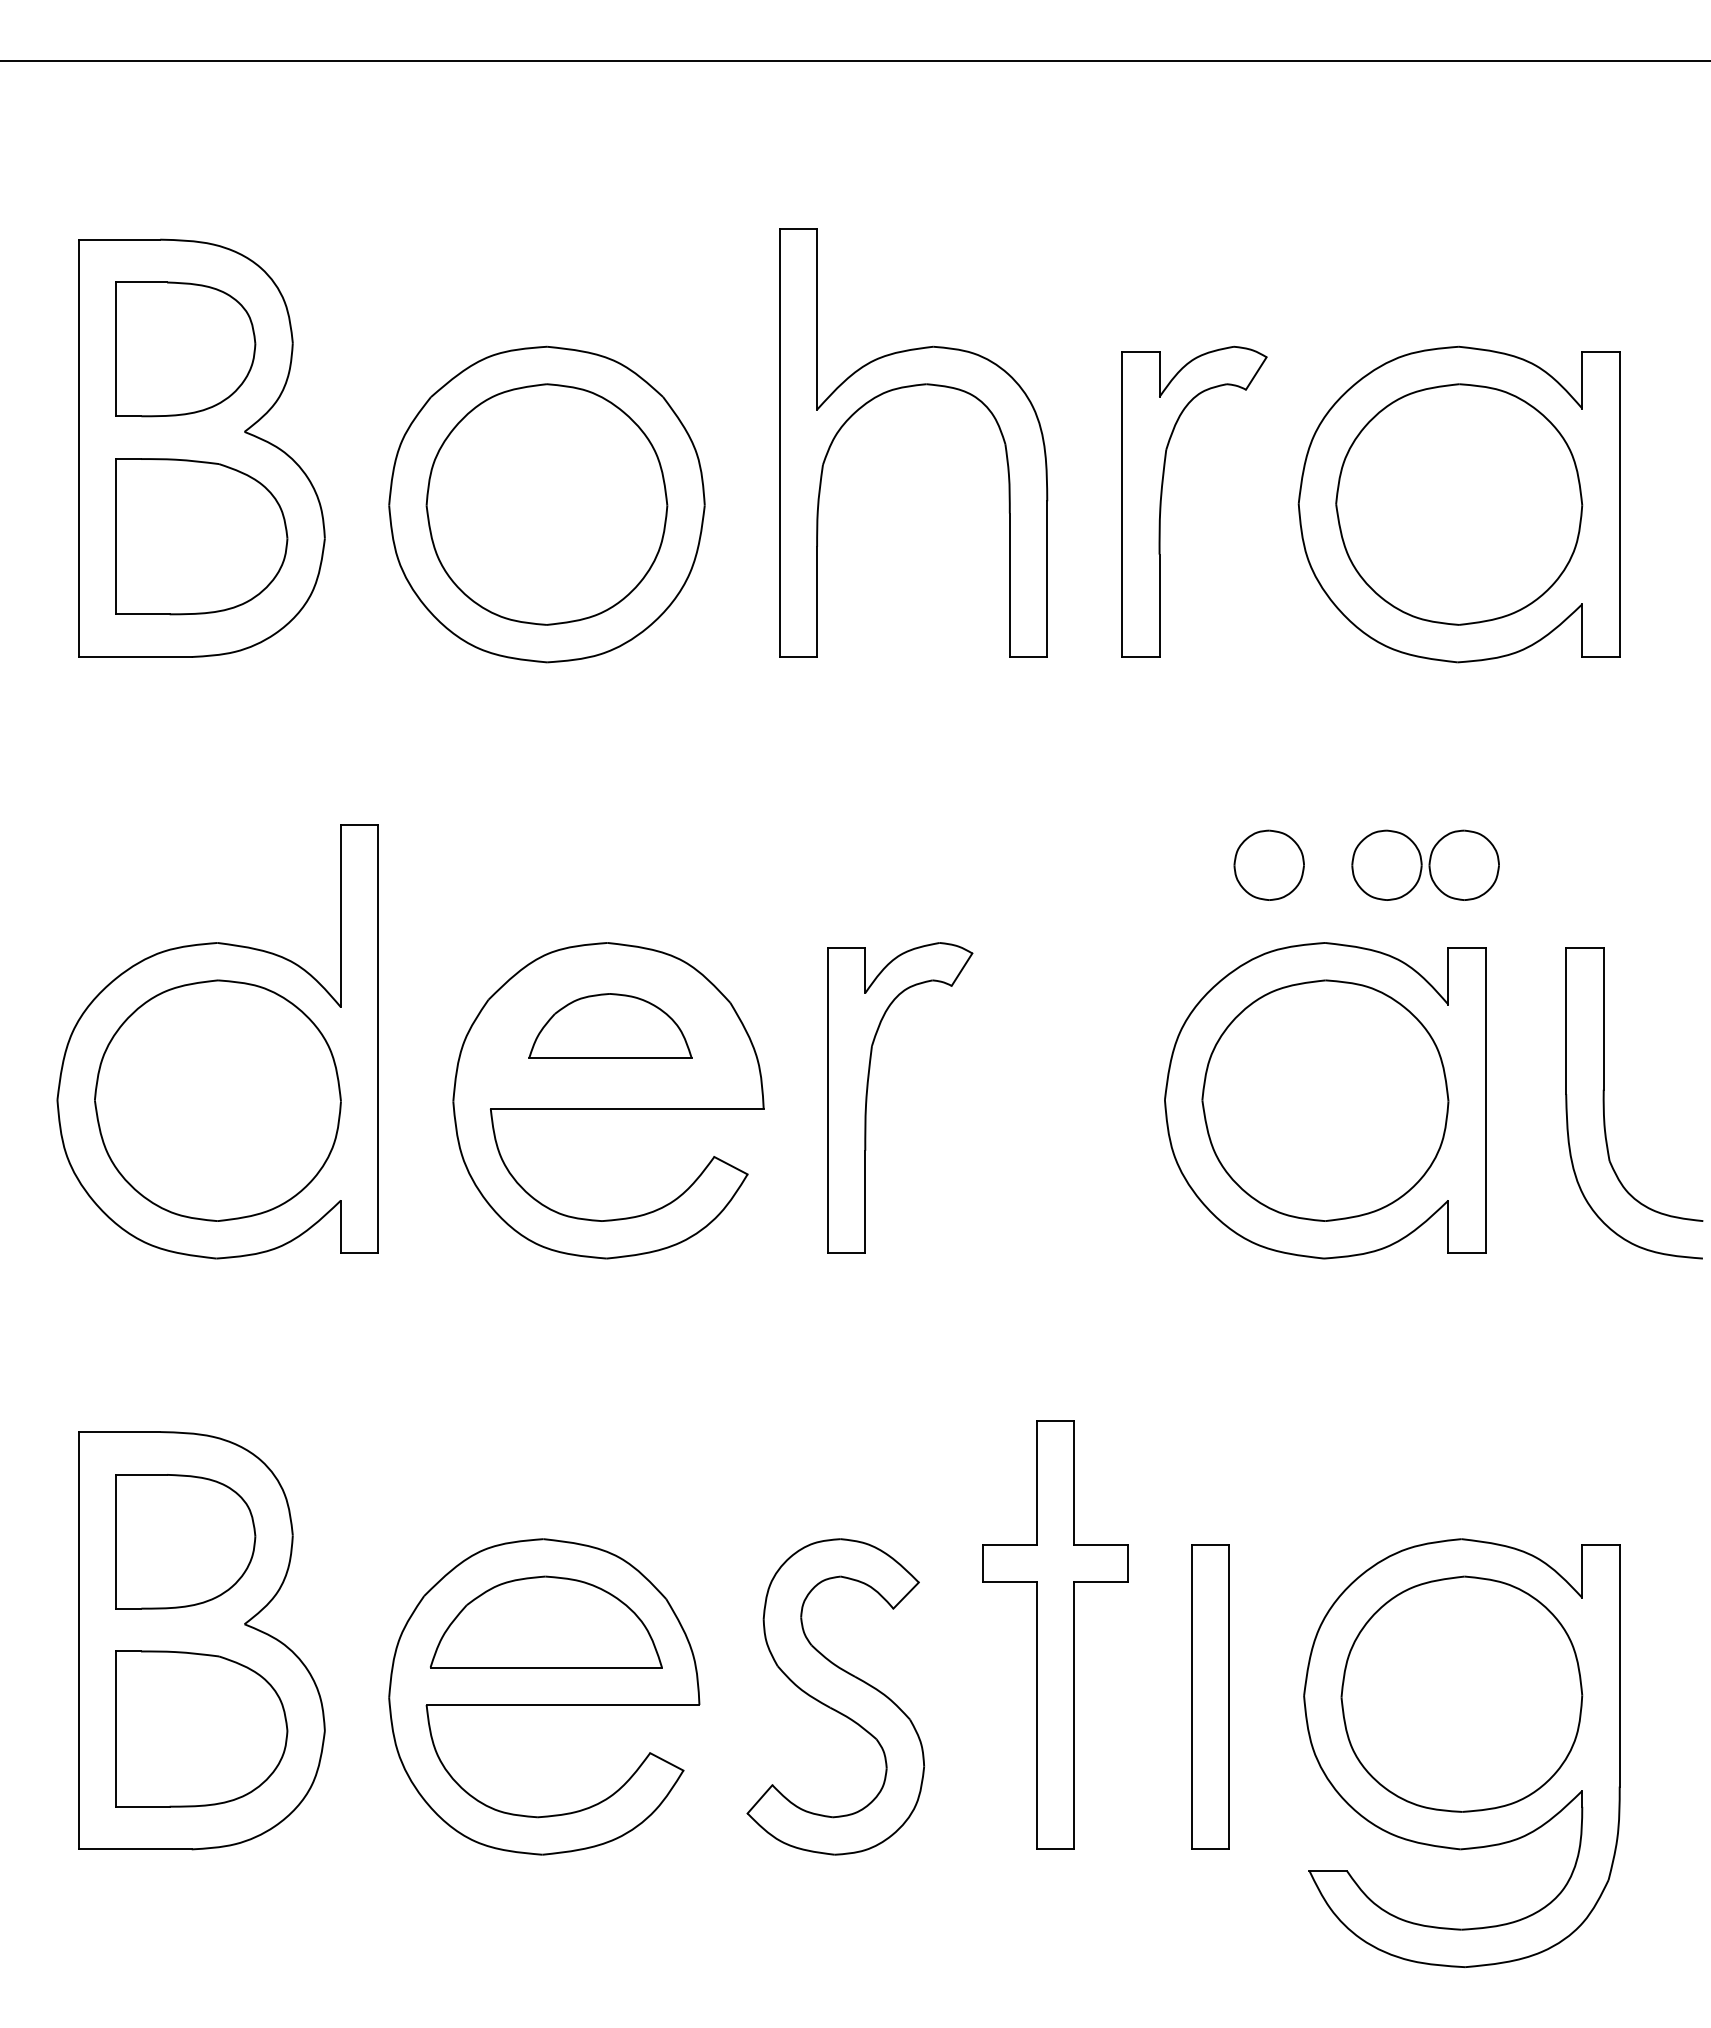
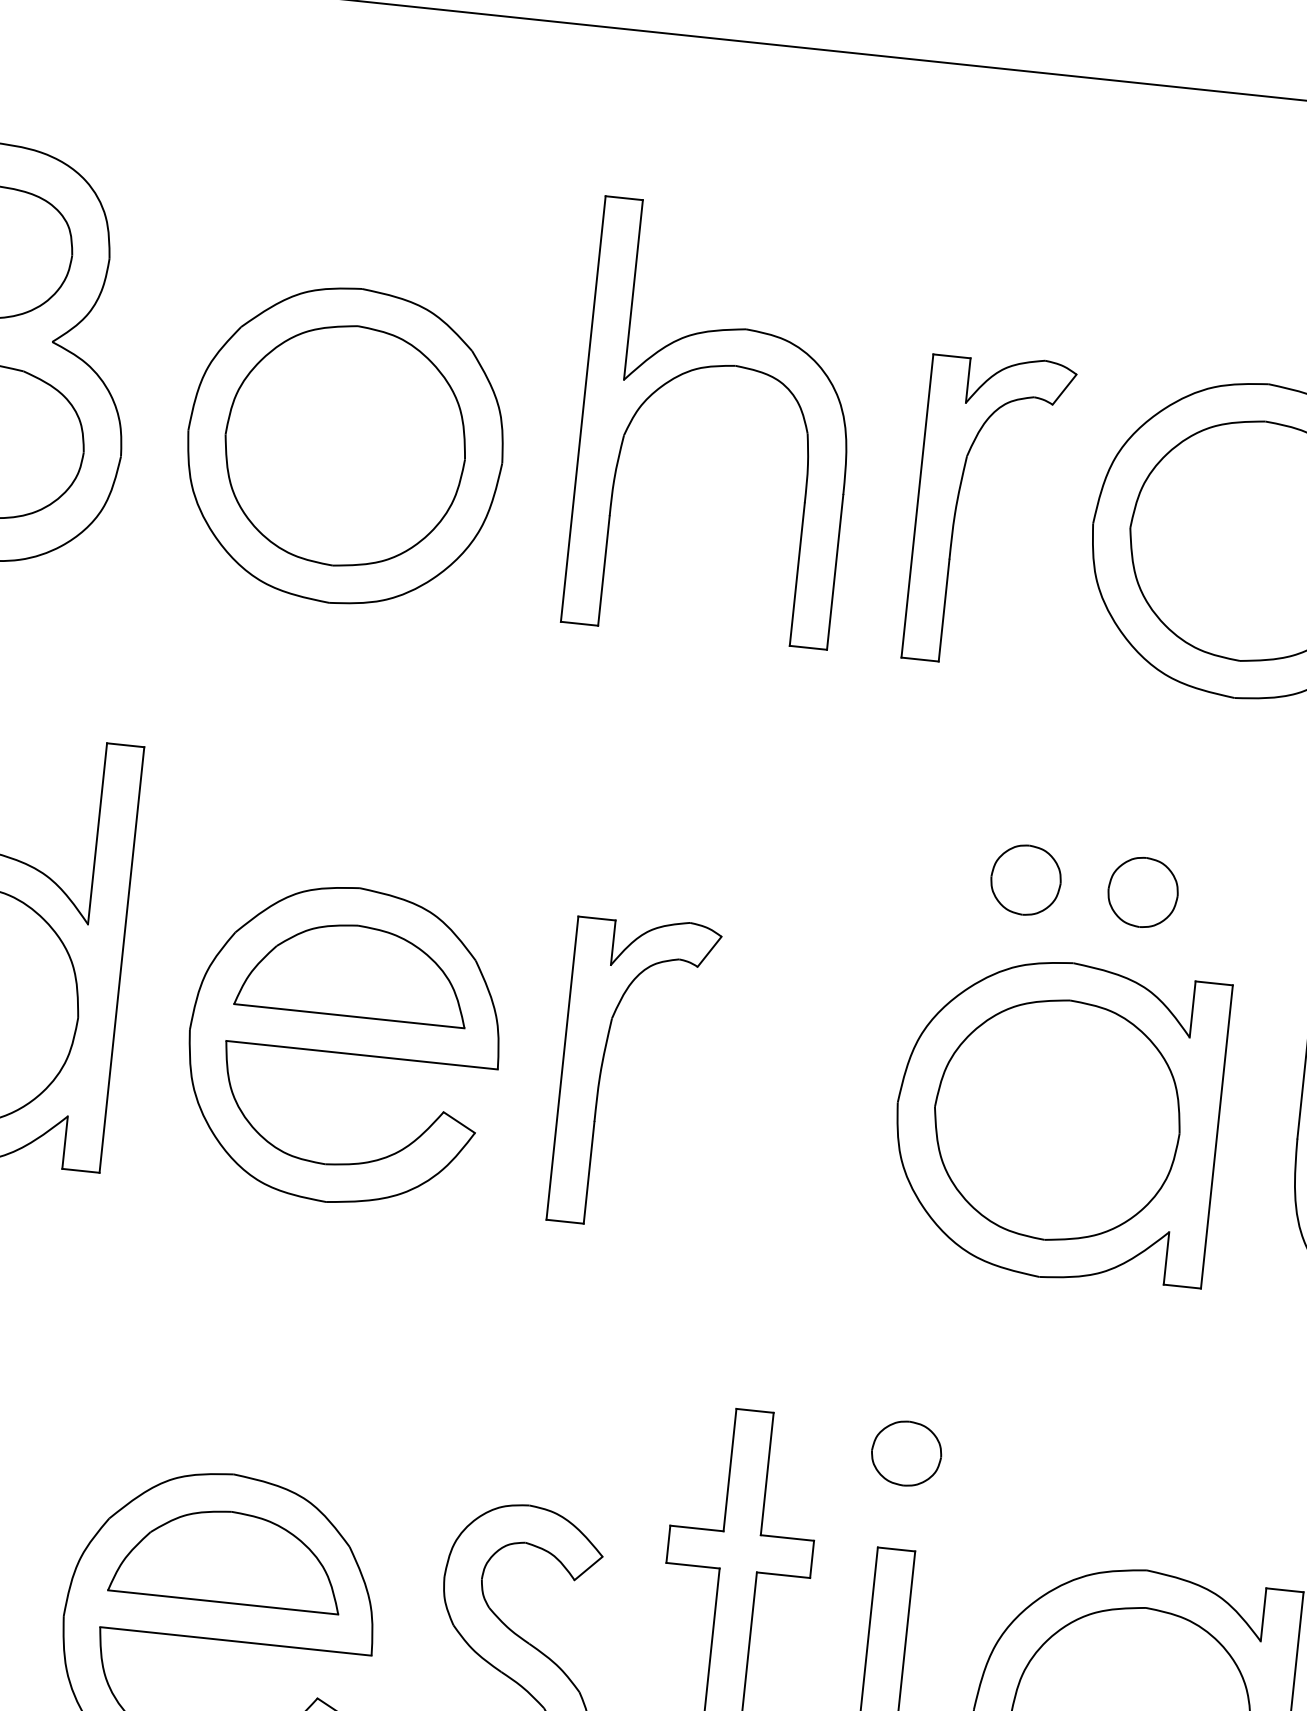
part: (1463, 864) -> (1219, 899), removed
part: (610, 1025) -> (354, 970), size x1.43
part: (1209, 1448) -> (905, 1453), added

